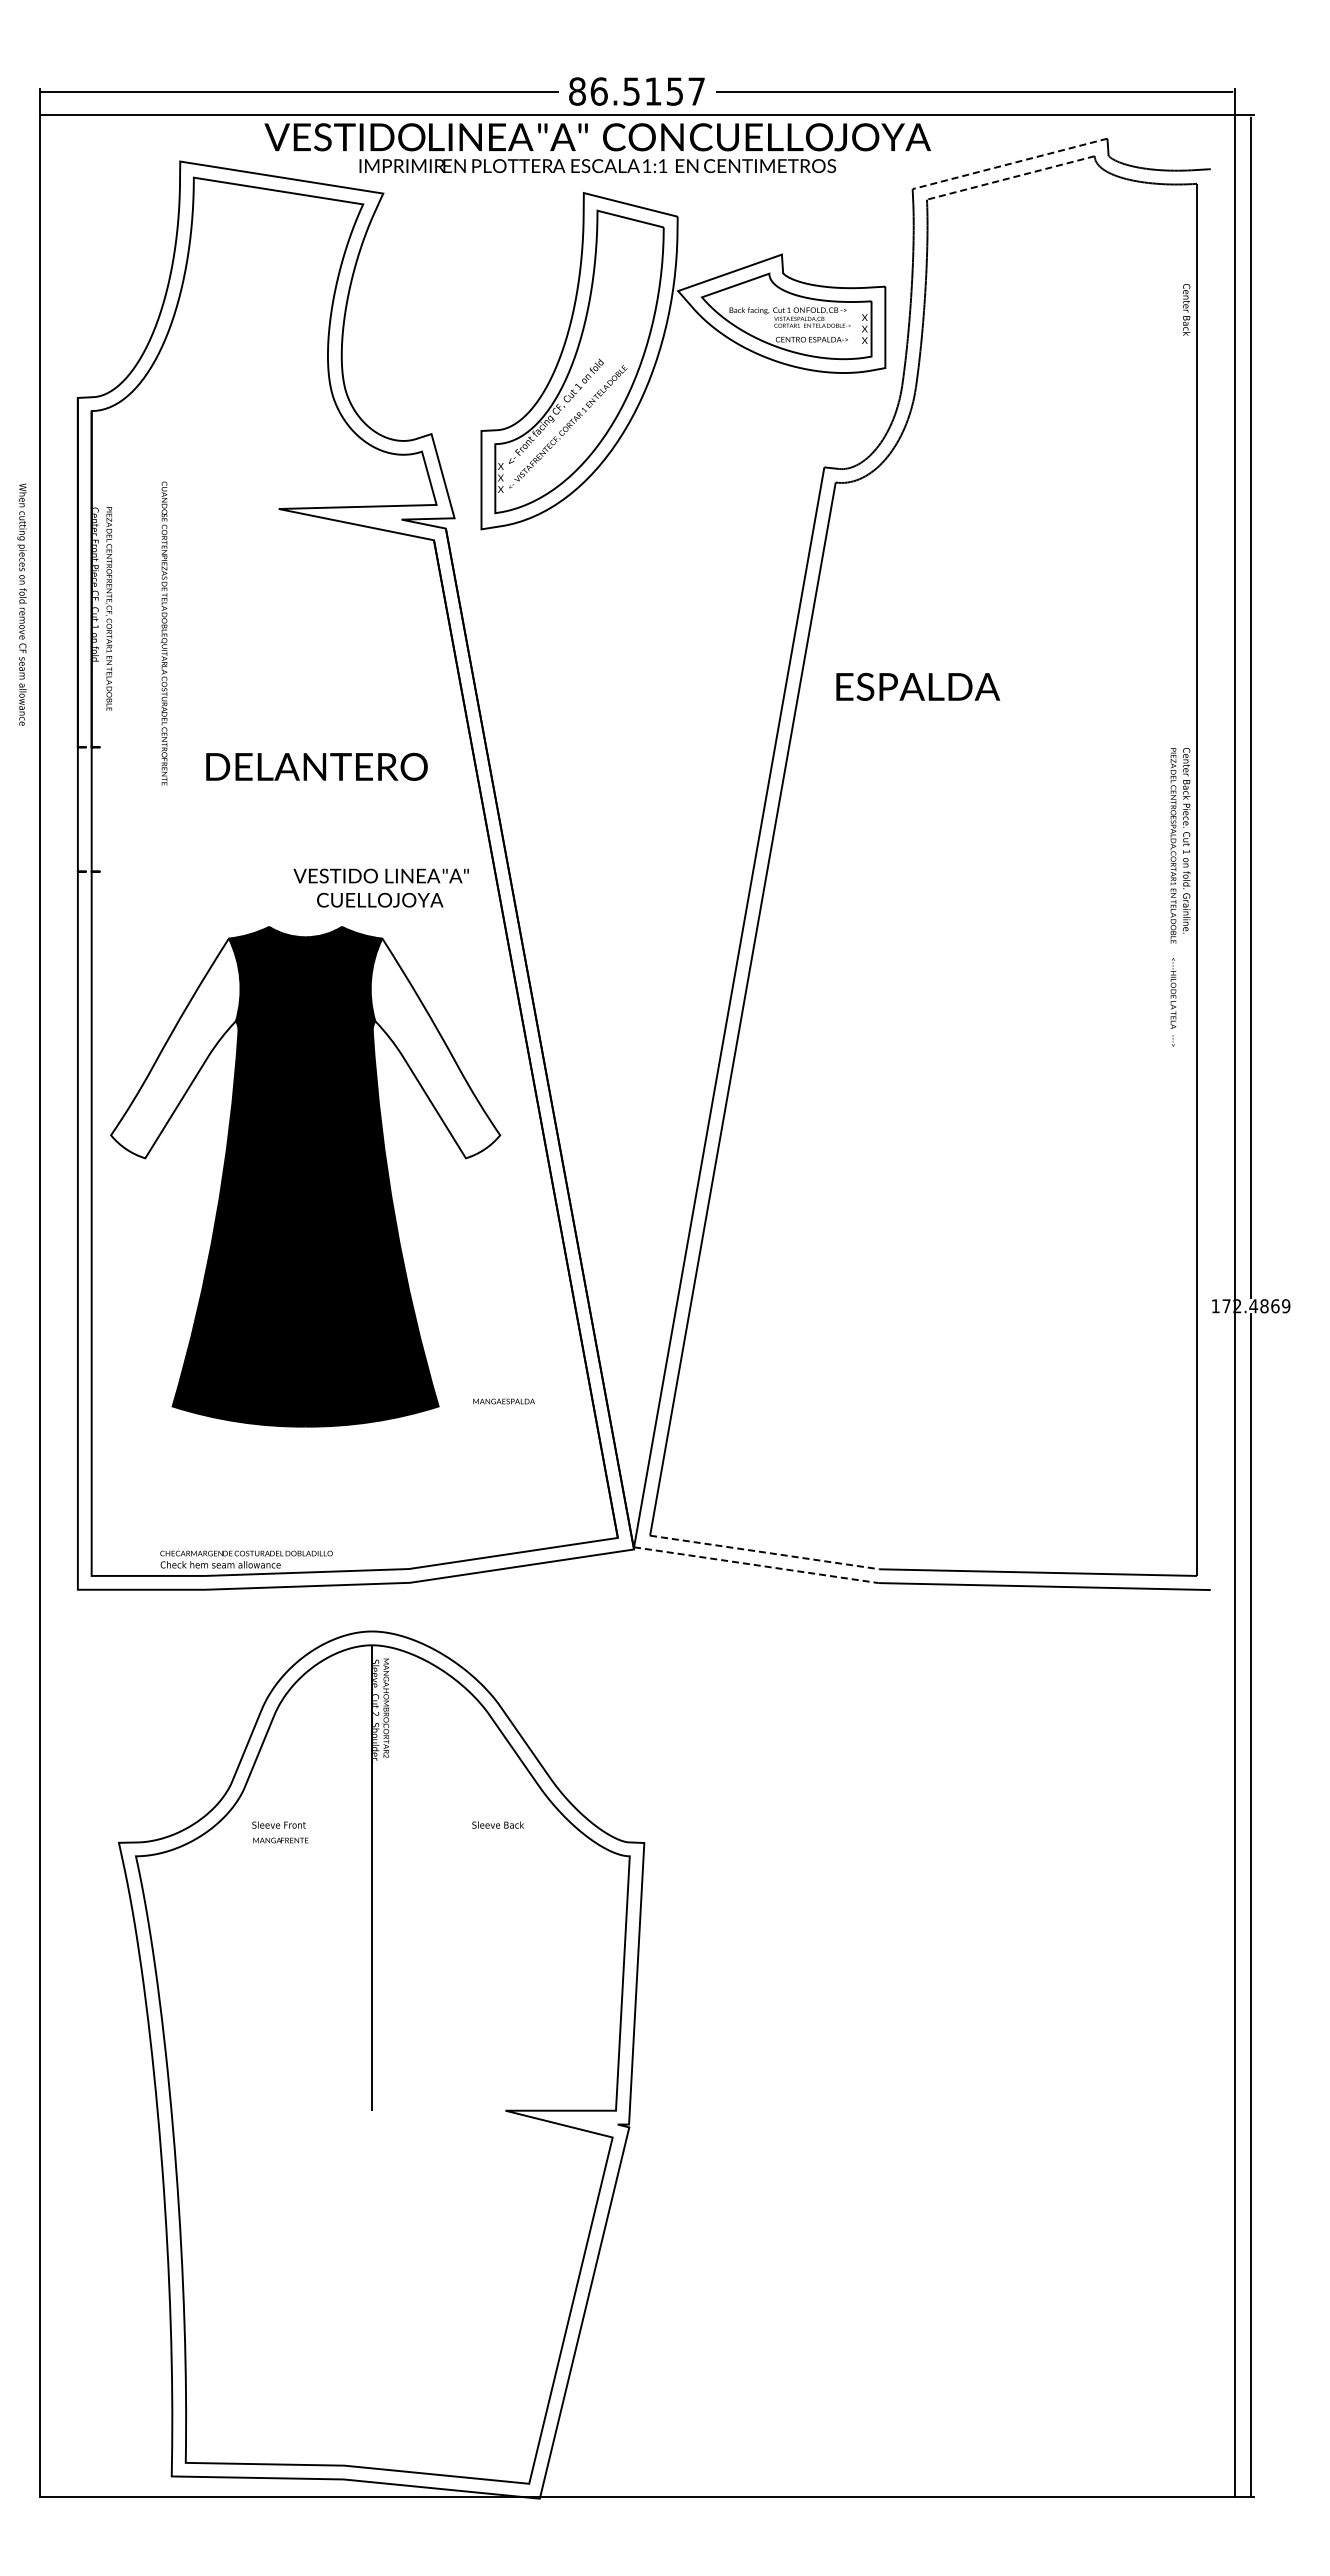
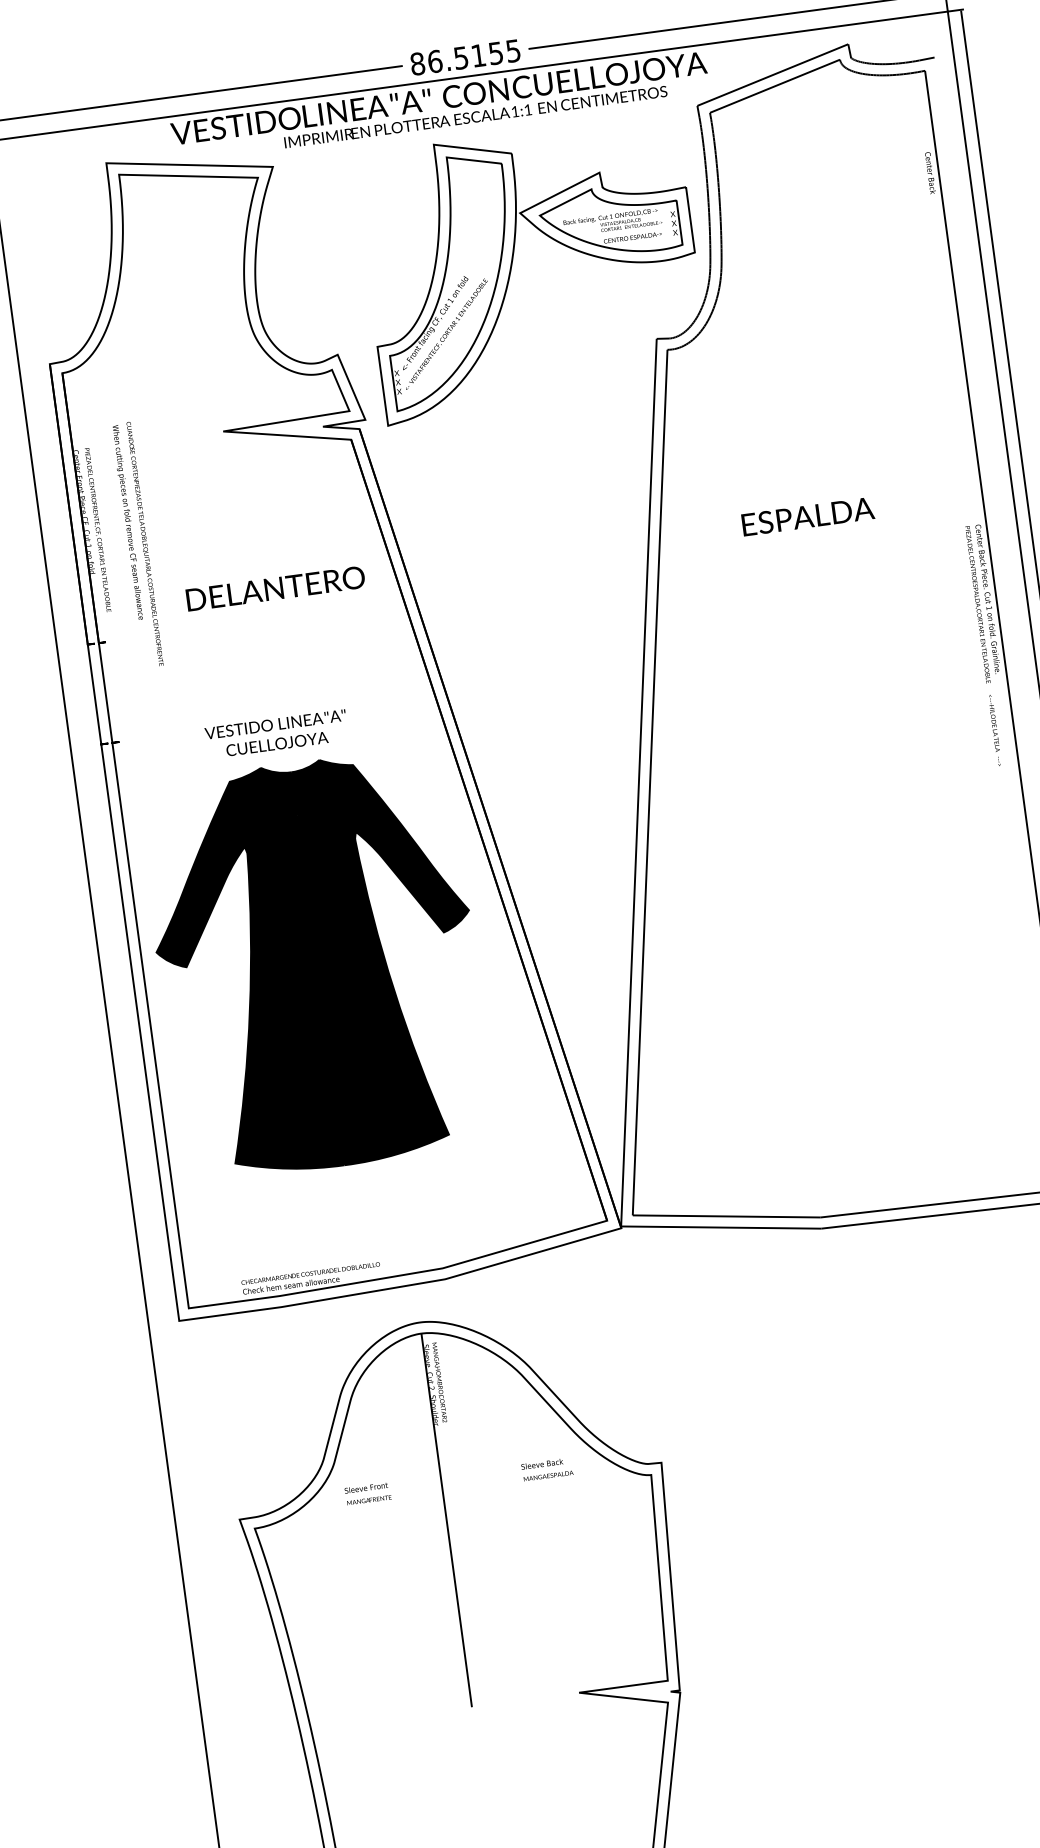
text: (696, 91) -> (513, 50), 86.5157 -> 86.5155
line: (1010, 163) -> (773, 74), dashed -> solid
text: (597, 166) -> (475, 117), moved
line: (1010, 177) -> (774, 85), dashed -> solid
text: (21, 604) -> (127, 522), moved
text: (918, 686) -> (808, 516), moved
text: (316, 766) -> (275, 588), moved
text: (380, 887) -> (276, 733), moved
fill: (175, 1048) -> (198, 875), added
fill: (435, 1048) -> (407, 847), added
text: (503, 1401) -> (548, 1476), moved
line: (765, 1552) -> (727, 1216), dashed -> solid
line: (756, 1565) -> (721, 1227), dashed -> solid

